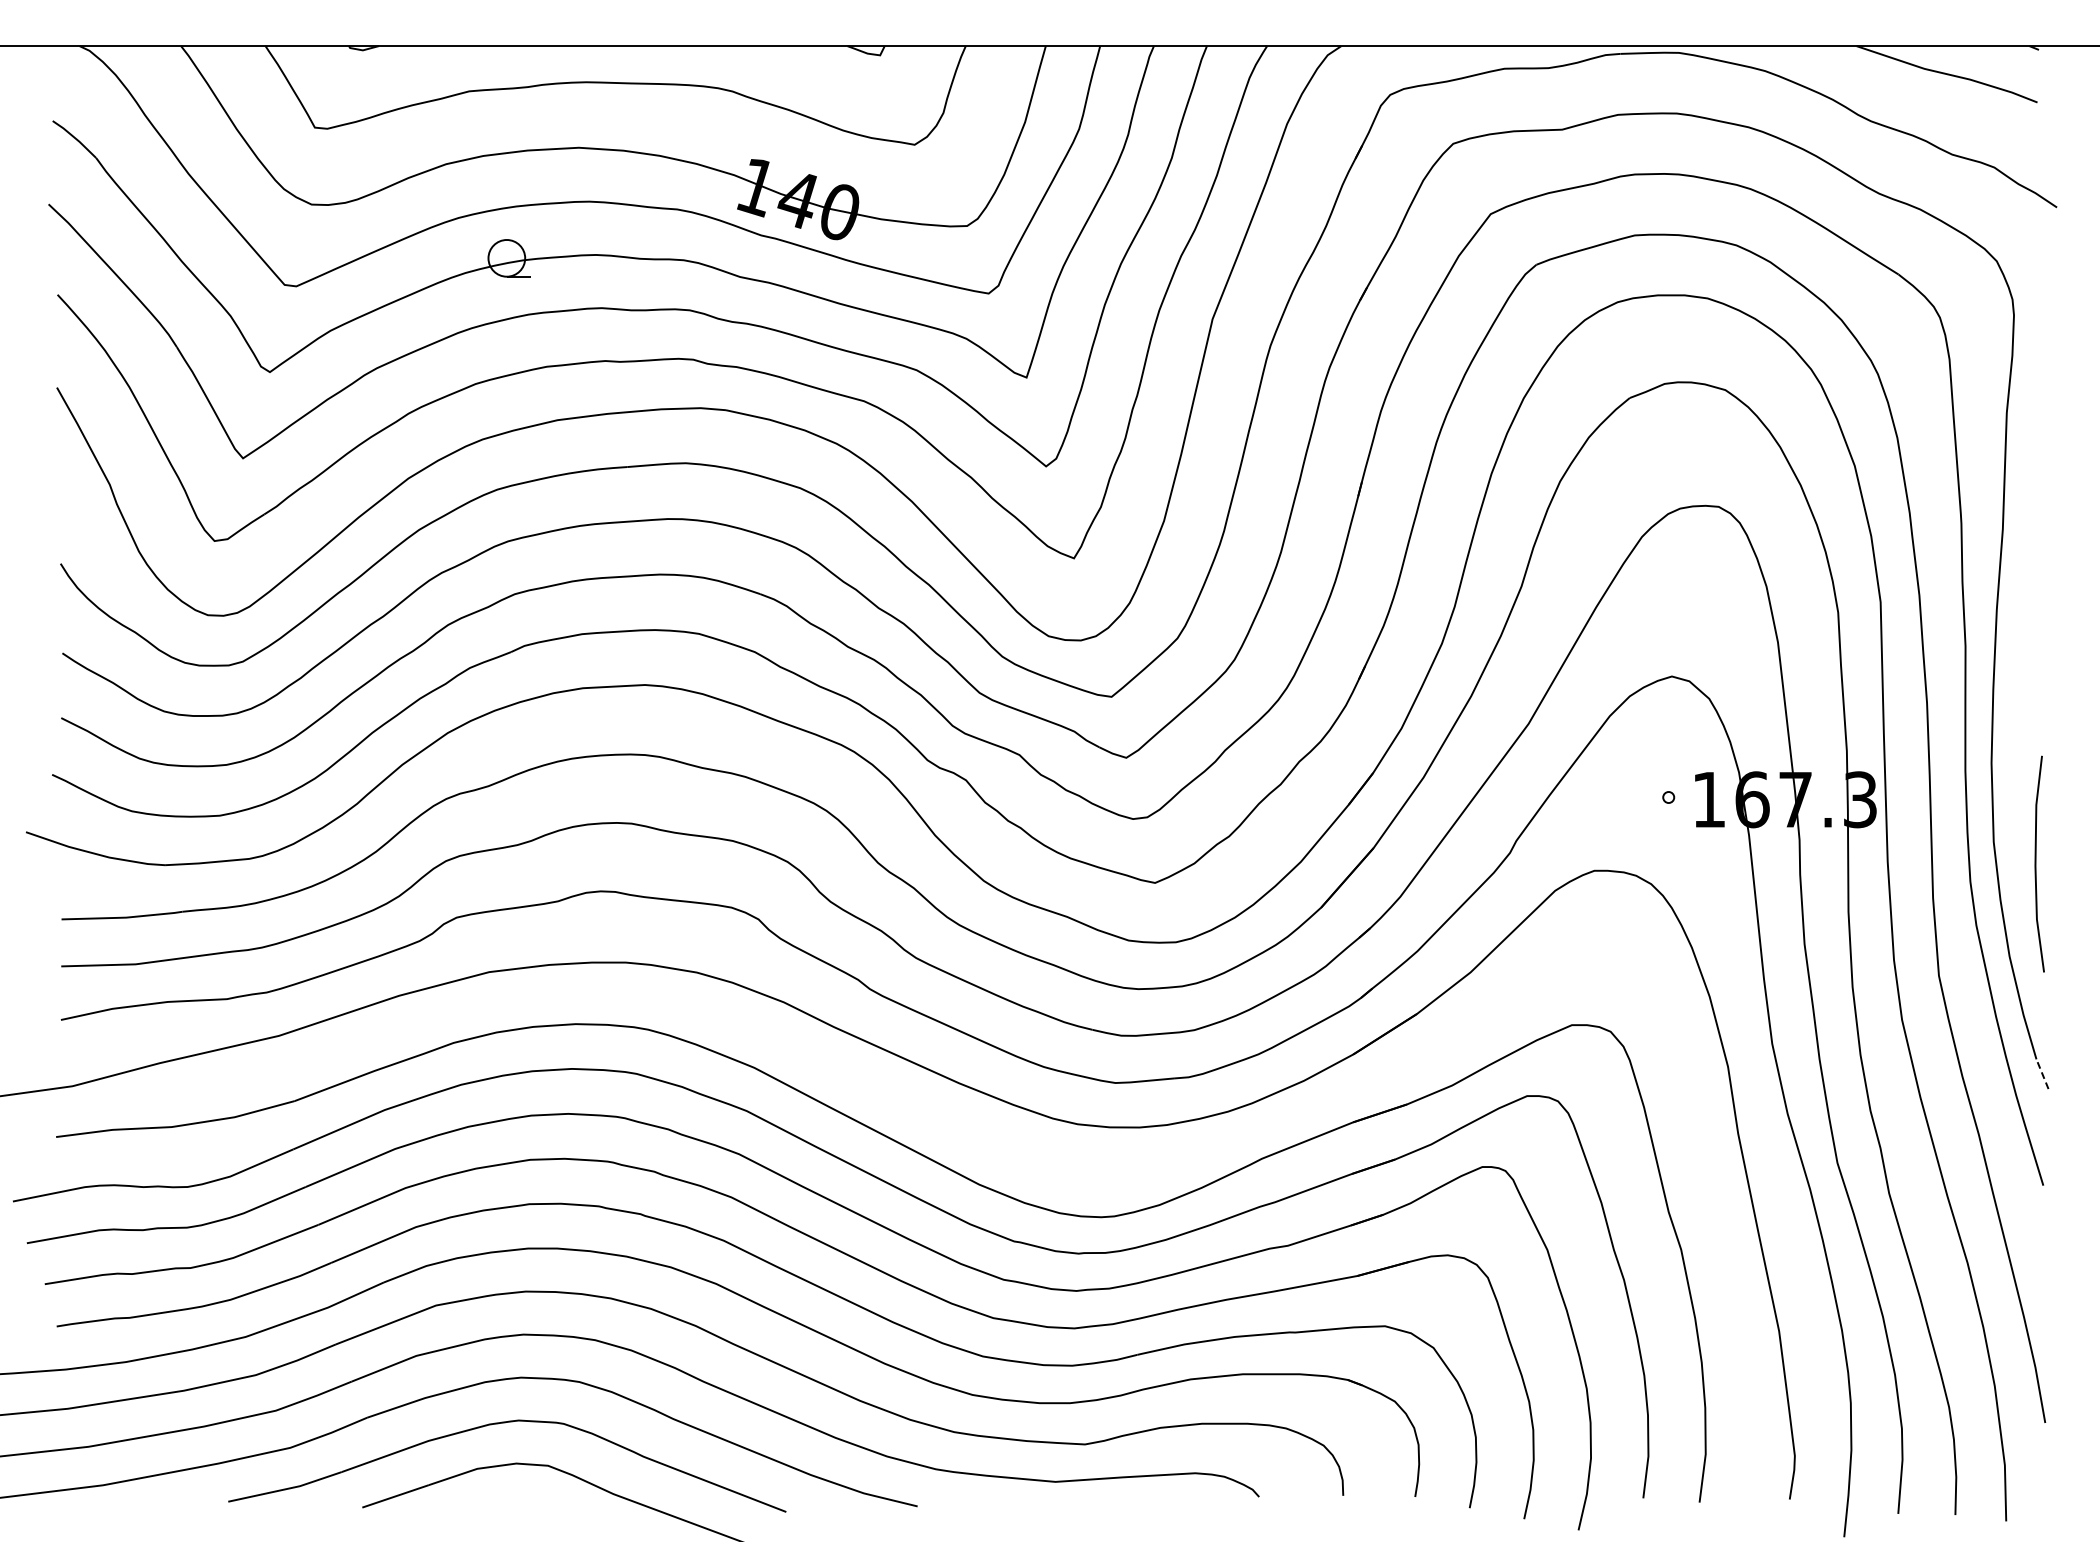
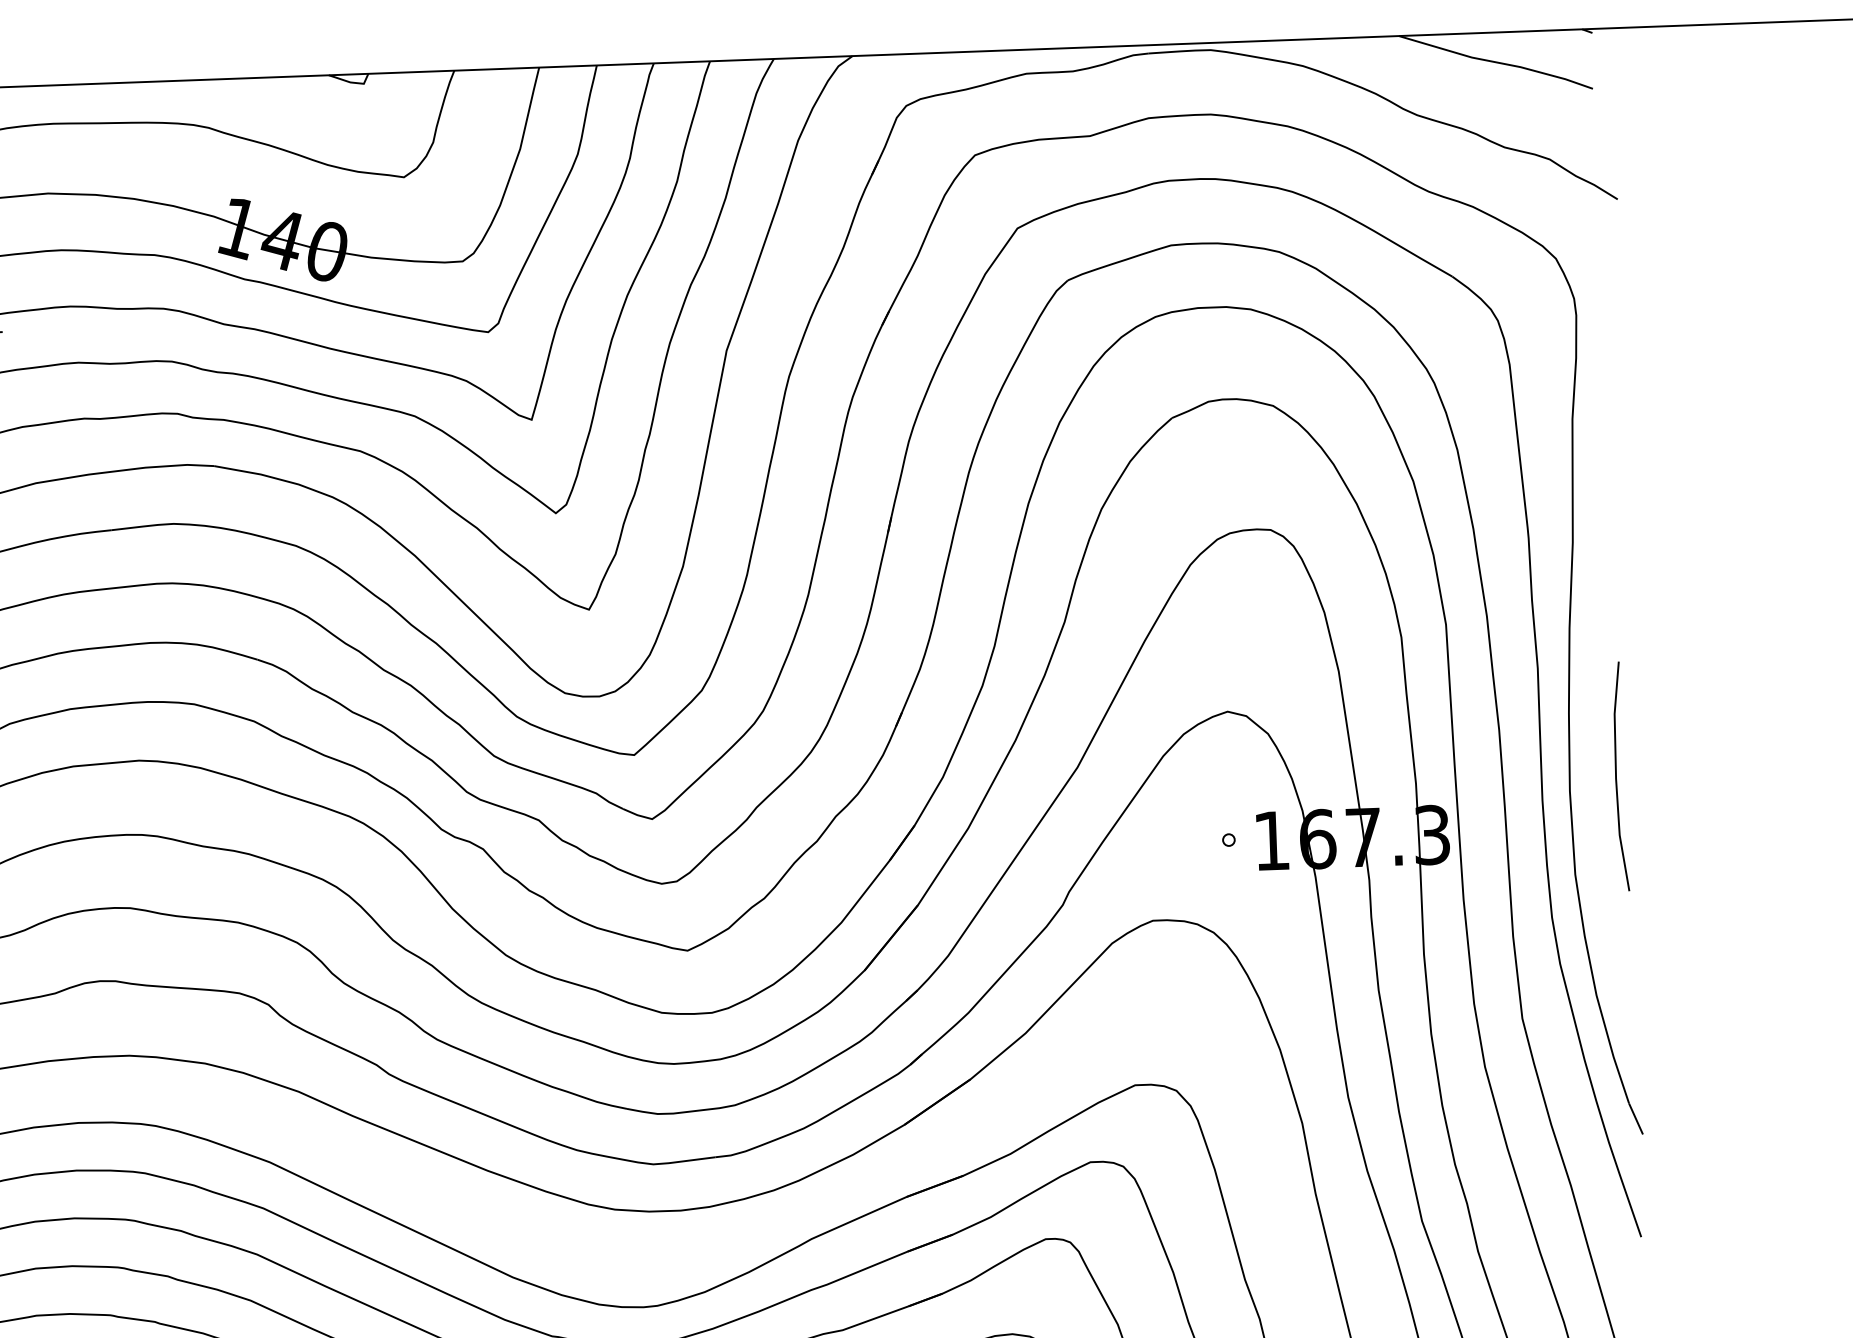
line: (2036, 863) -> (1617, 775), moved
line: (2042, 1073) -> (1635, 1118), dashed -> solid

